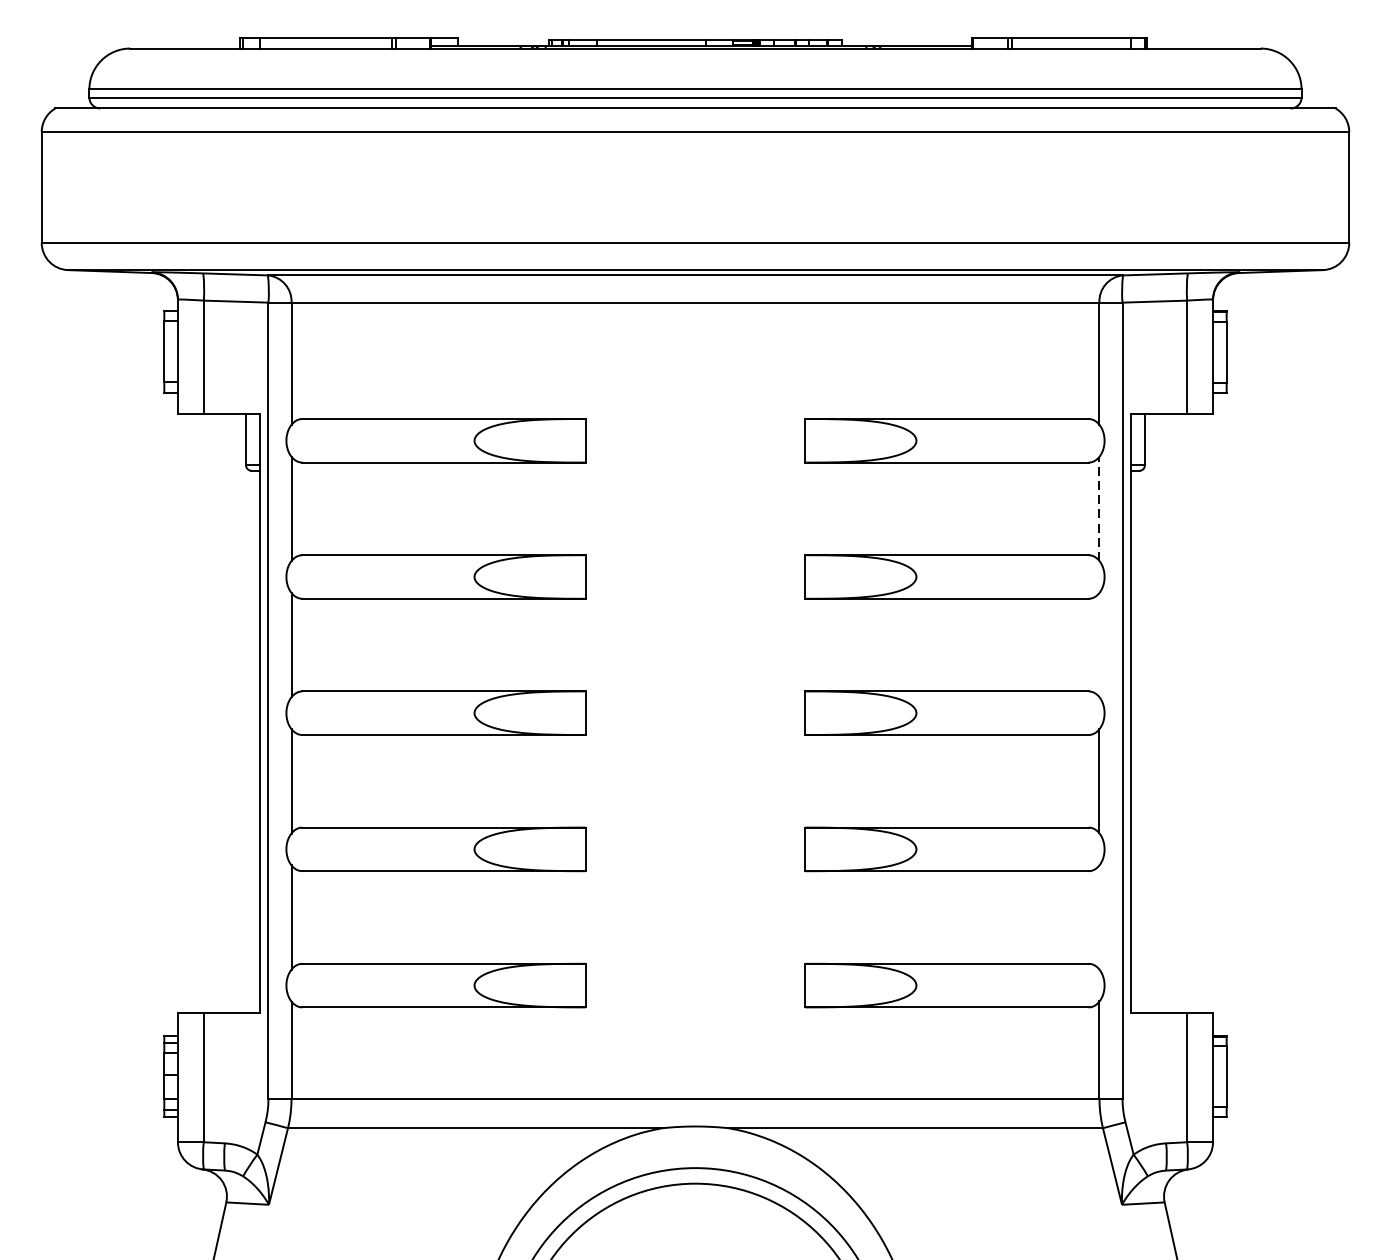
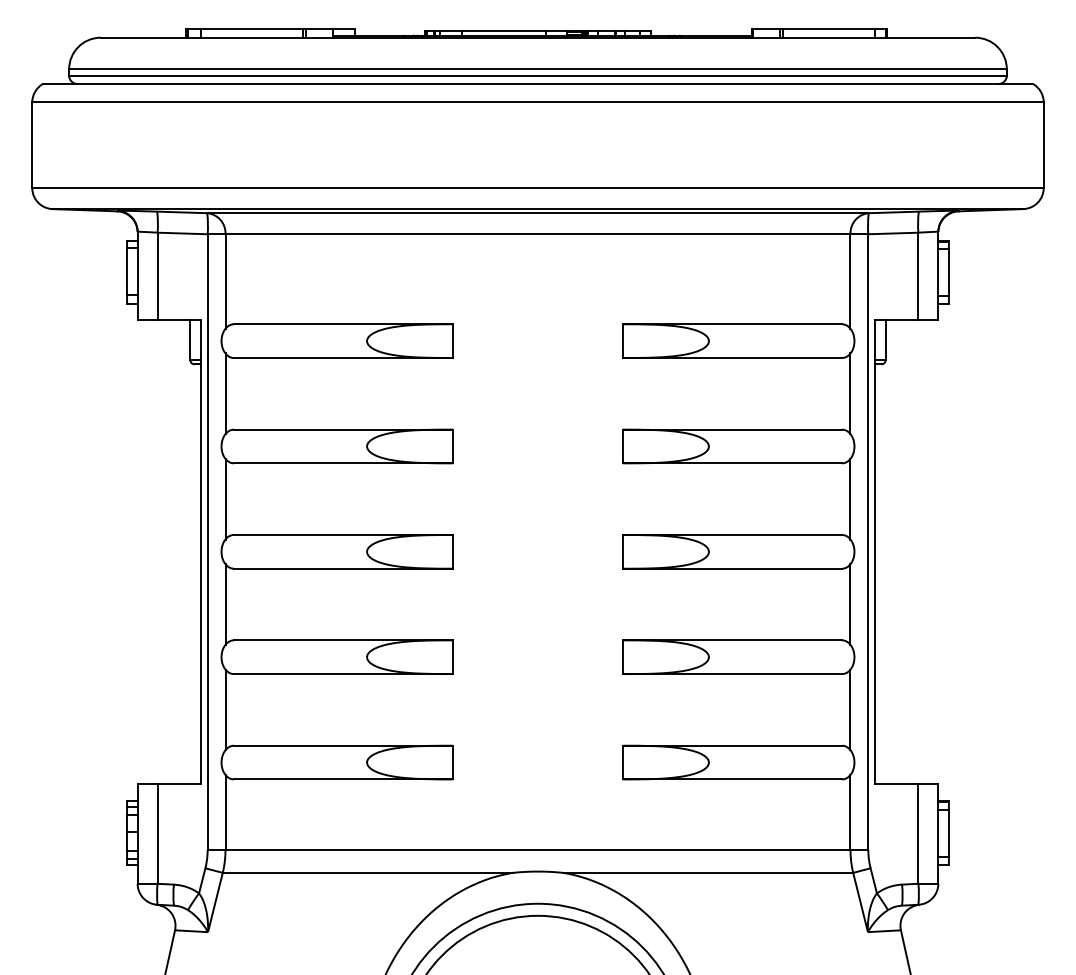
line: (1099, 508) -> (850, 393), dashed -> solid
line: (1099, 644) -> (850, 498), added
line: (1099, 916) -> (850, 709), added

